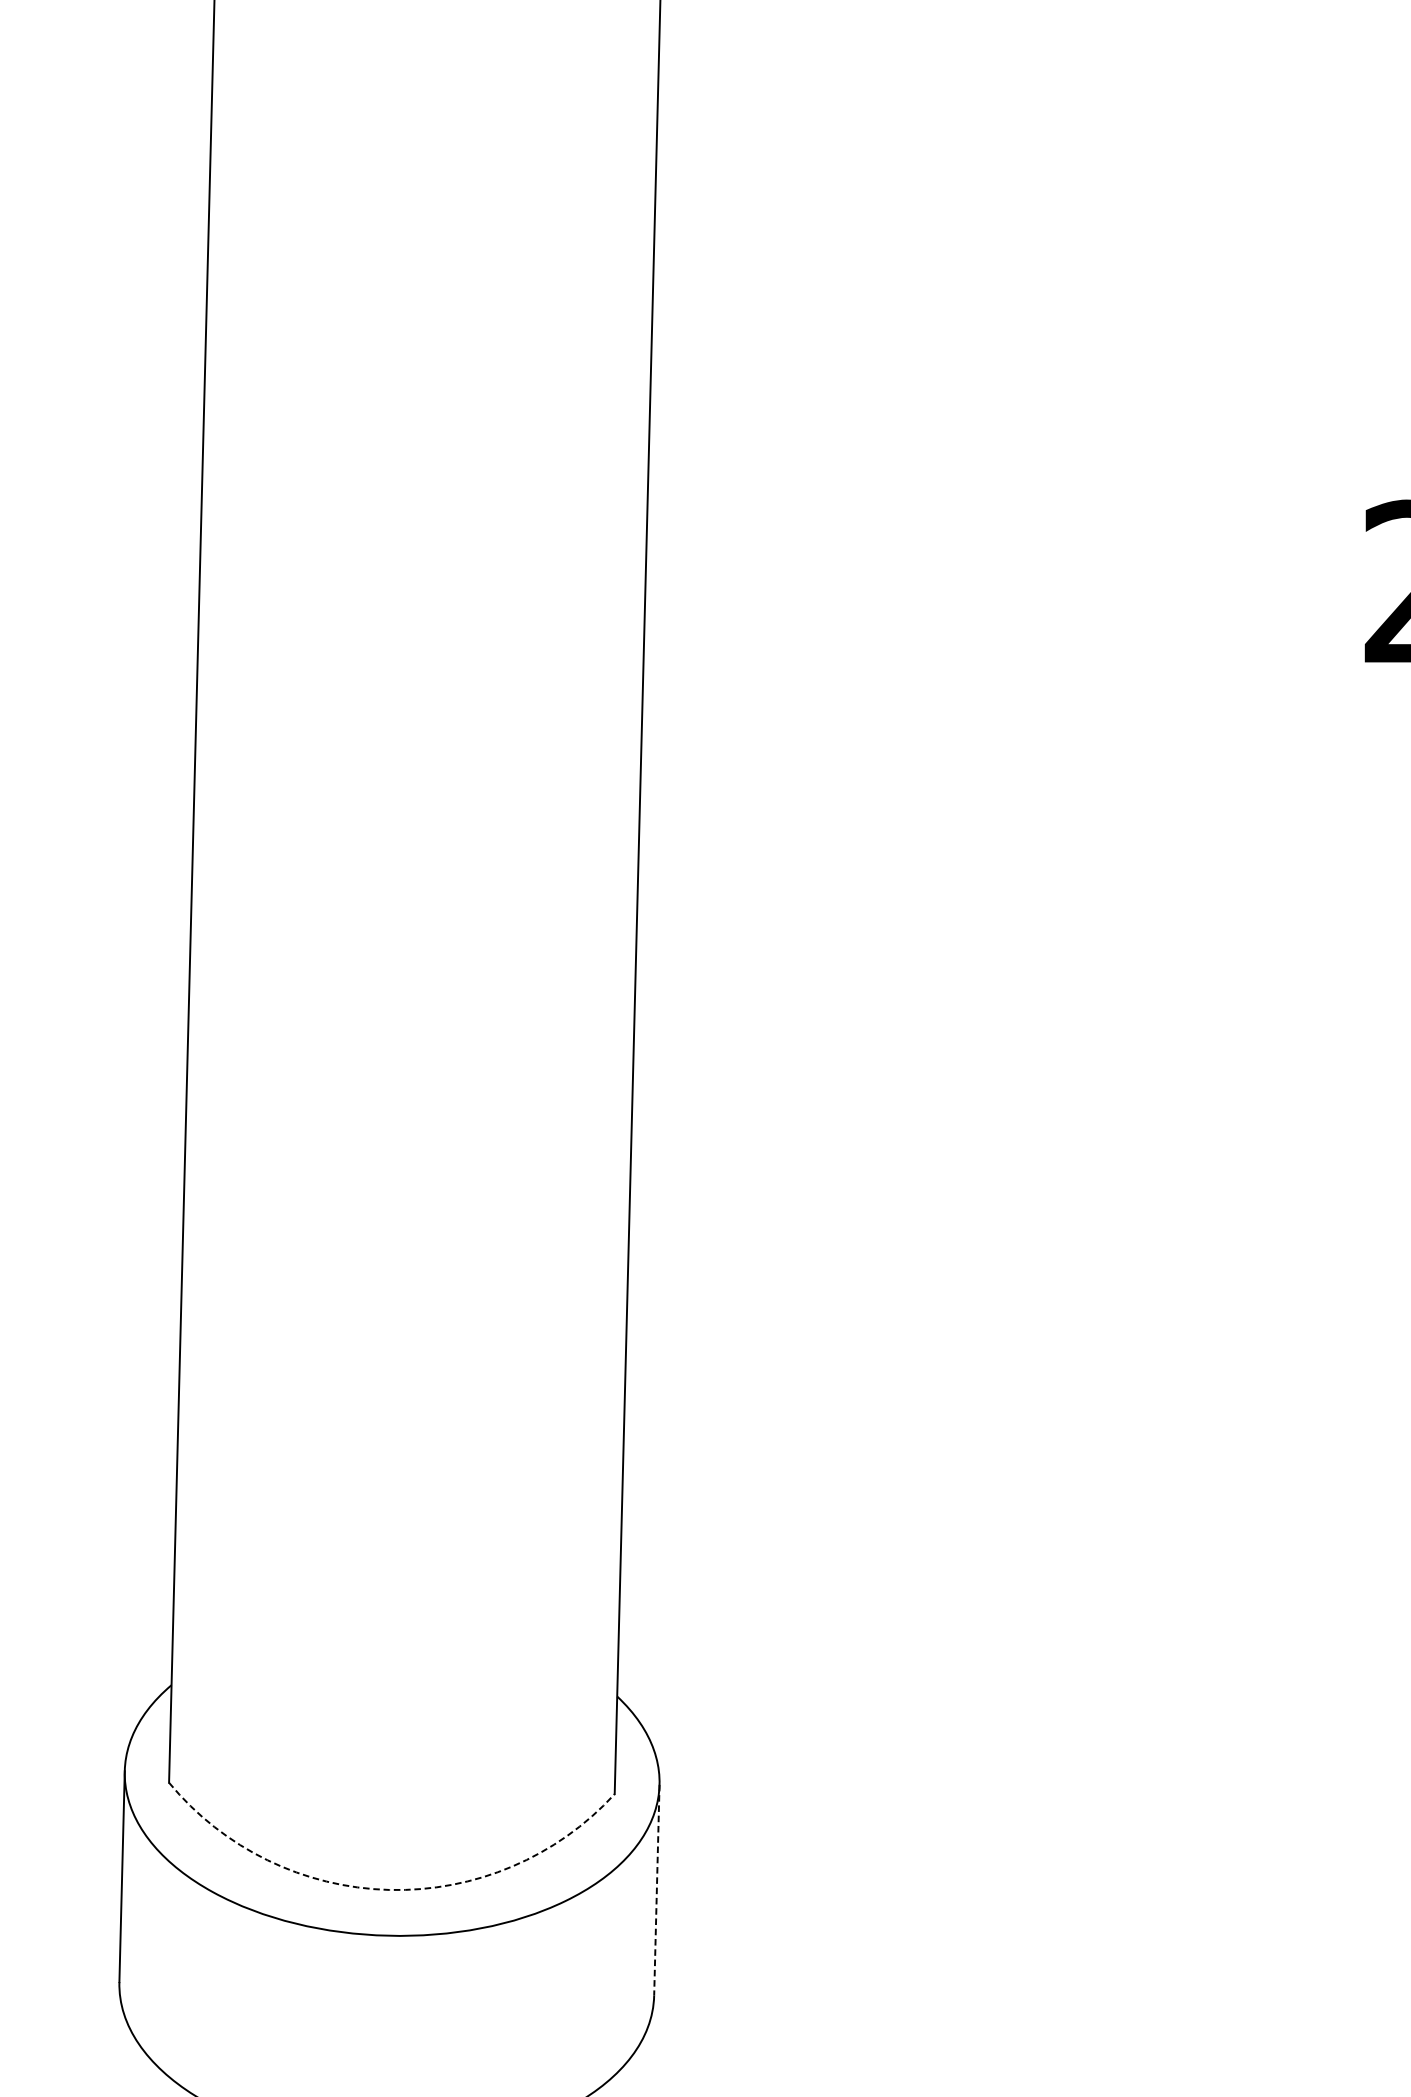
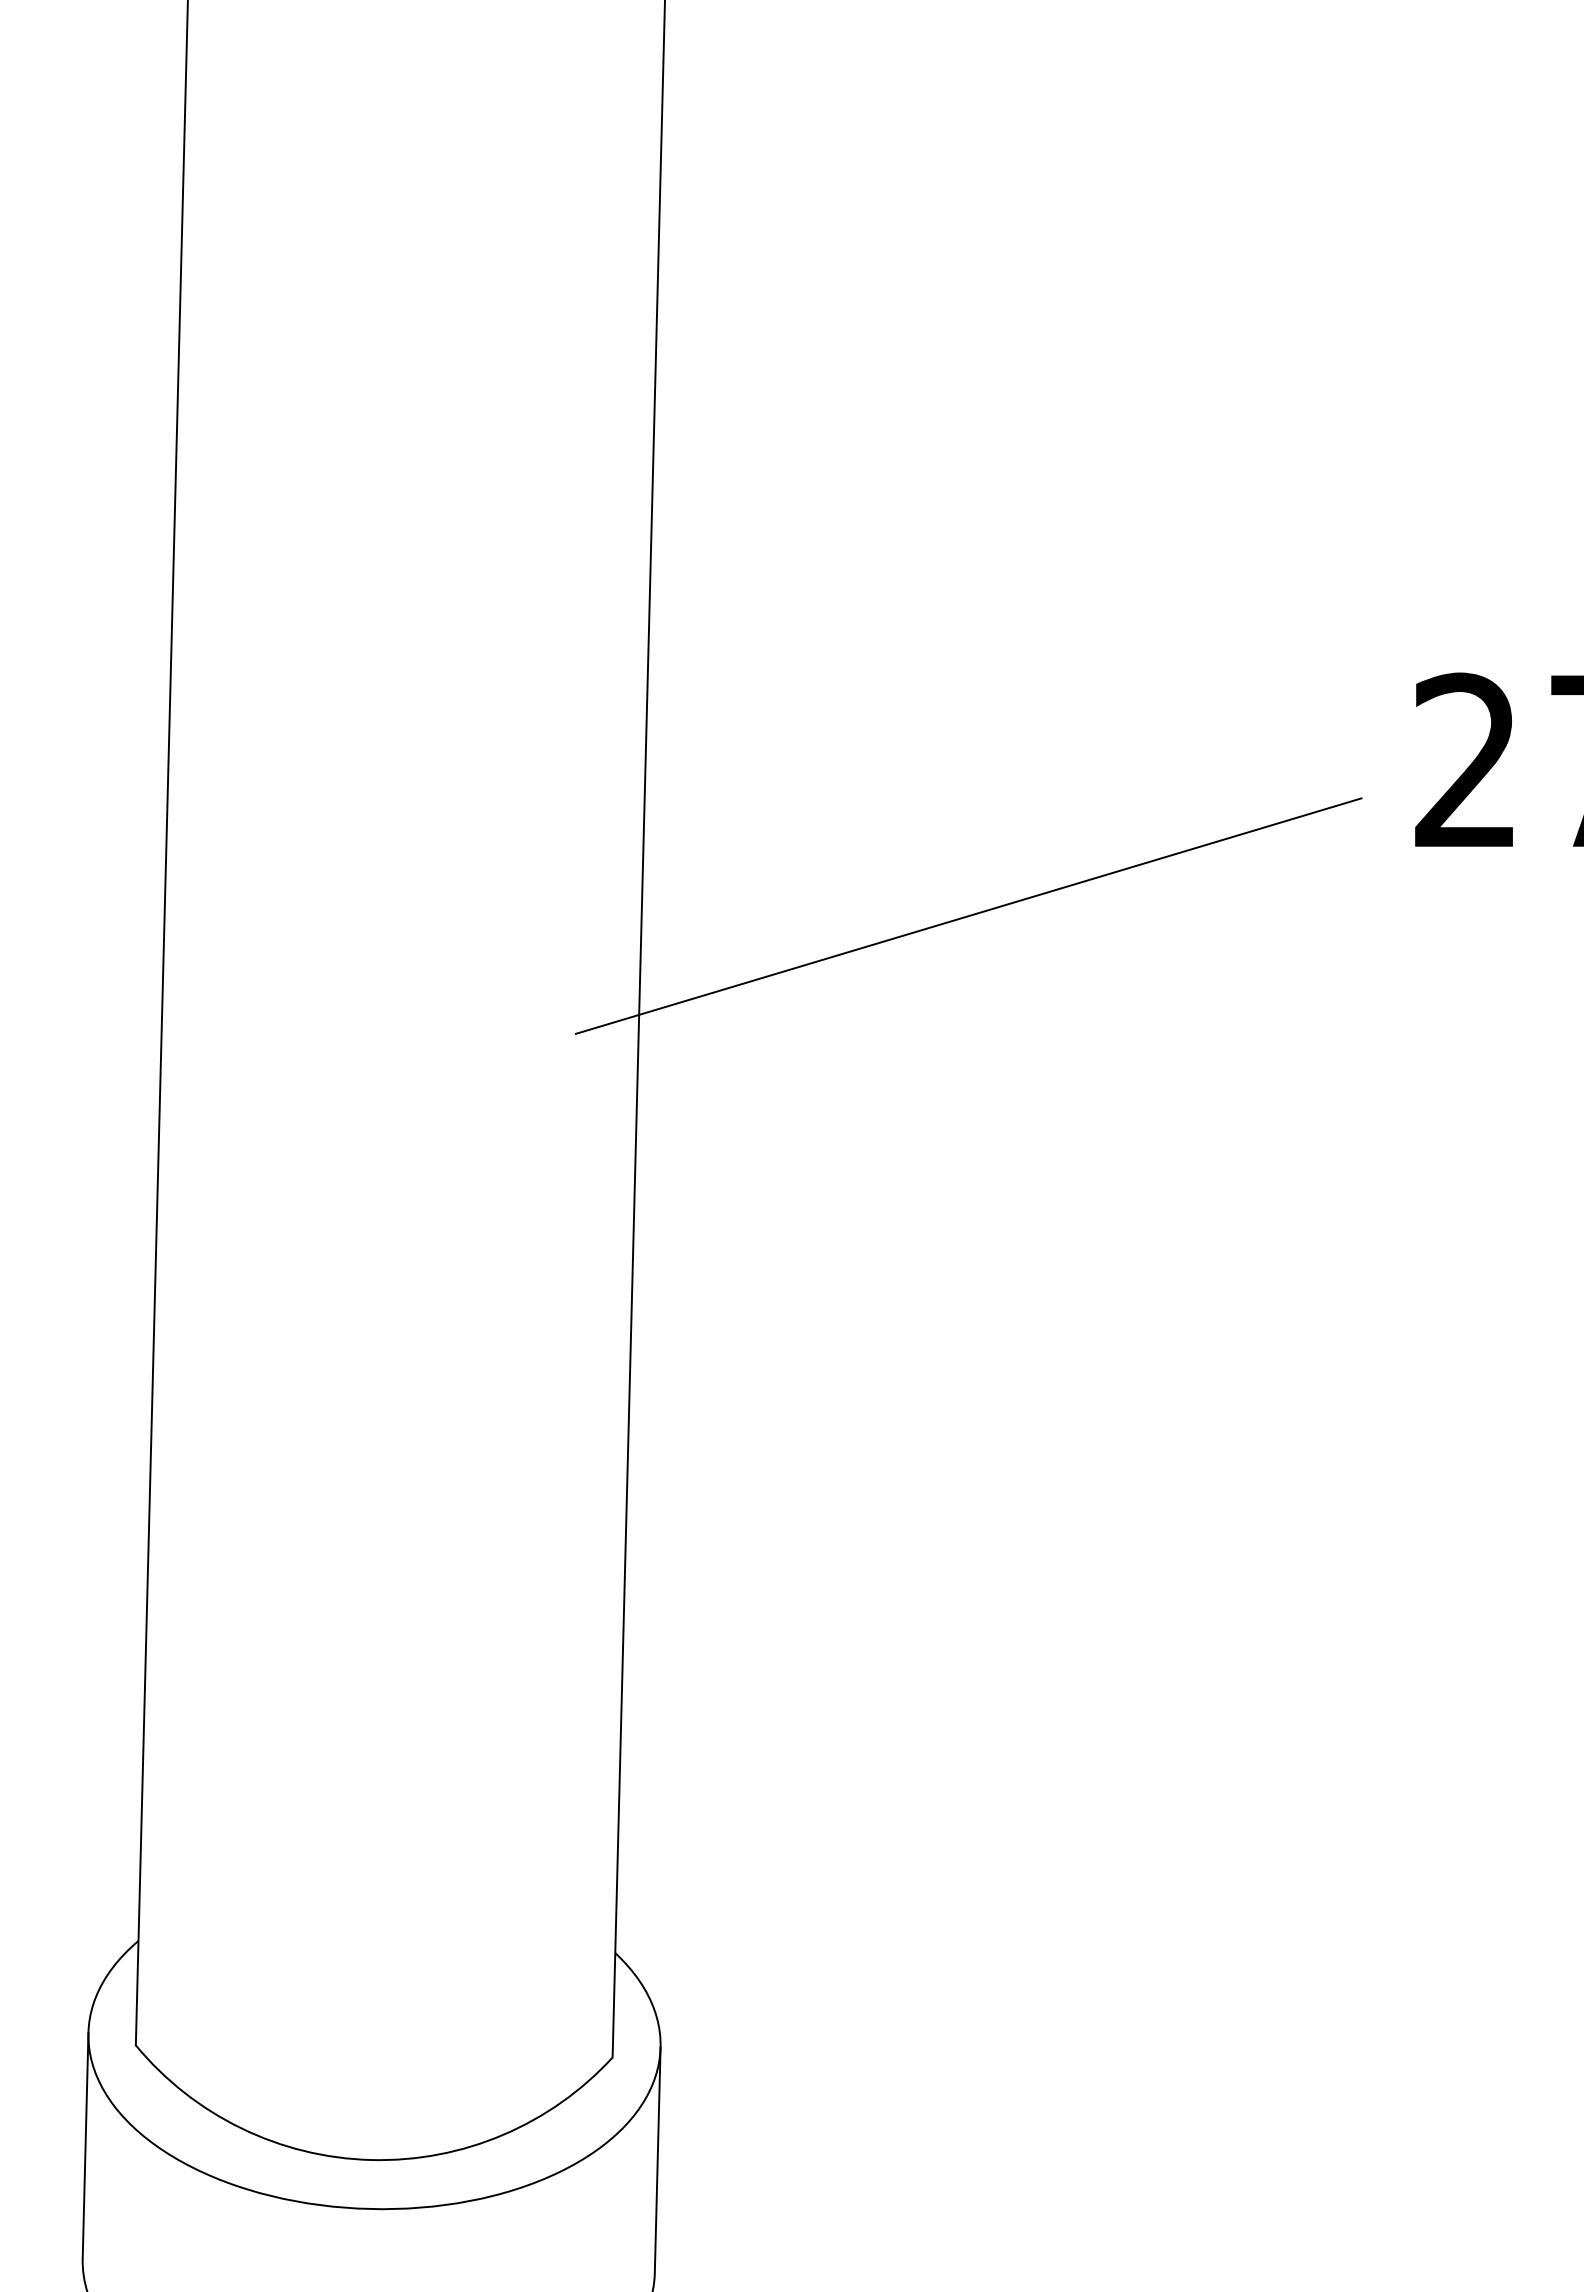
line: (947, 726) -> (968, 915), added
arc: (389, 1890) -> (371, 2160), dashed -> solid
line: (656, 1890) -> (657, 2160), dashed -> solid

